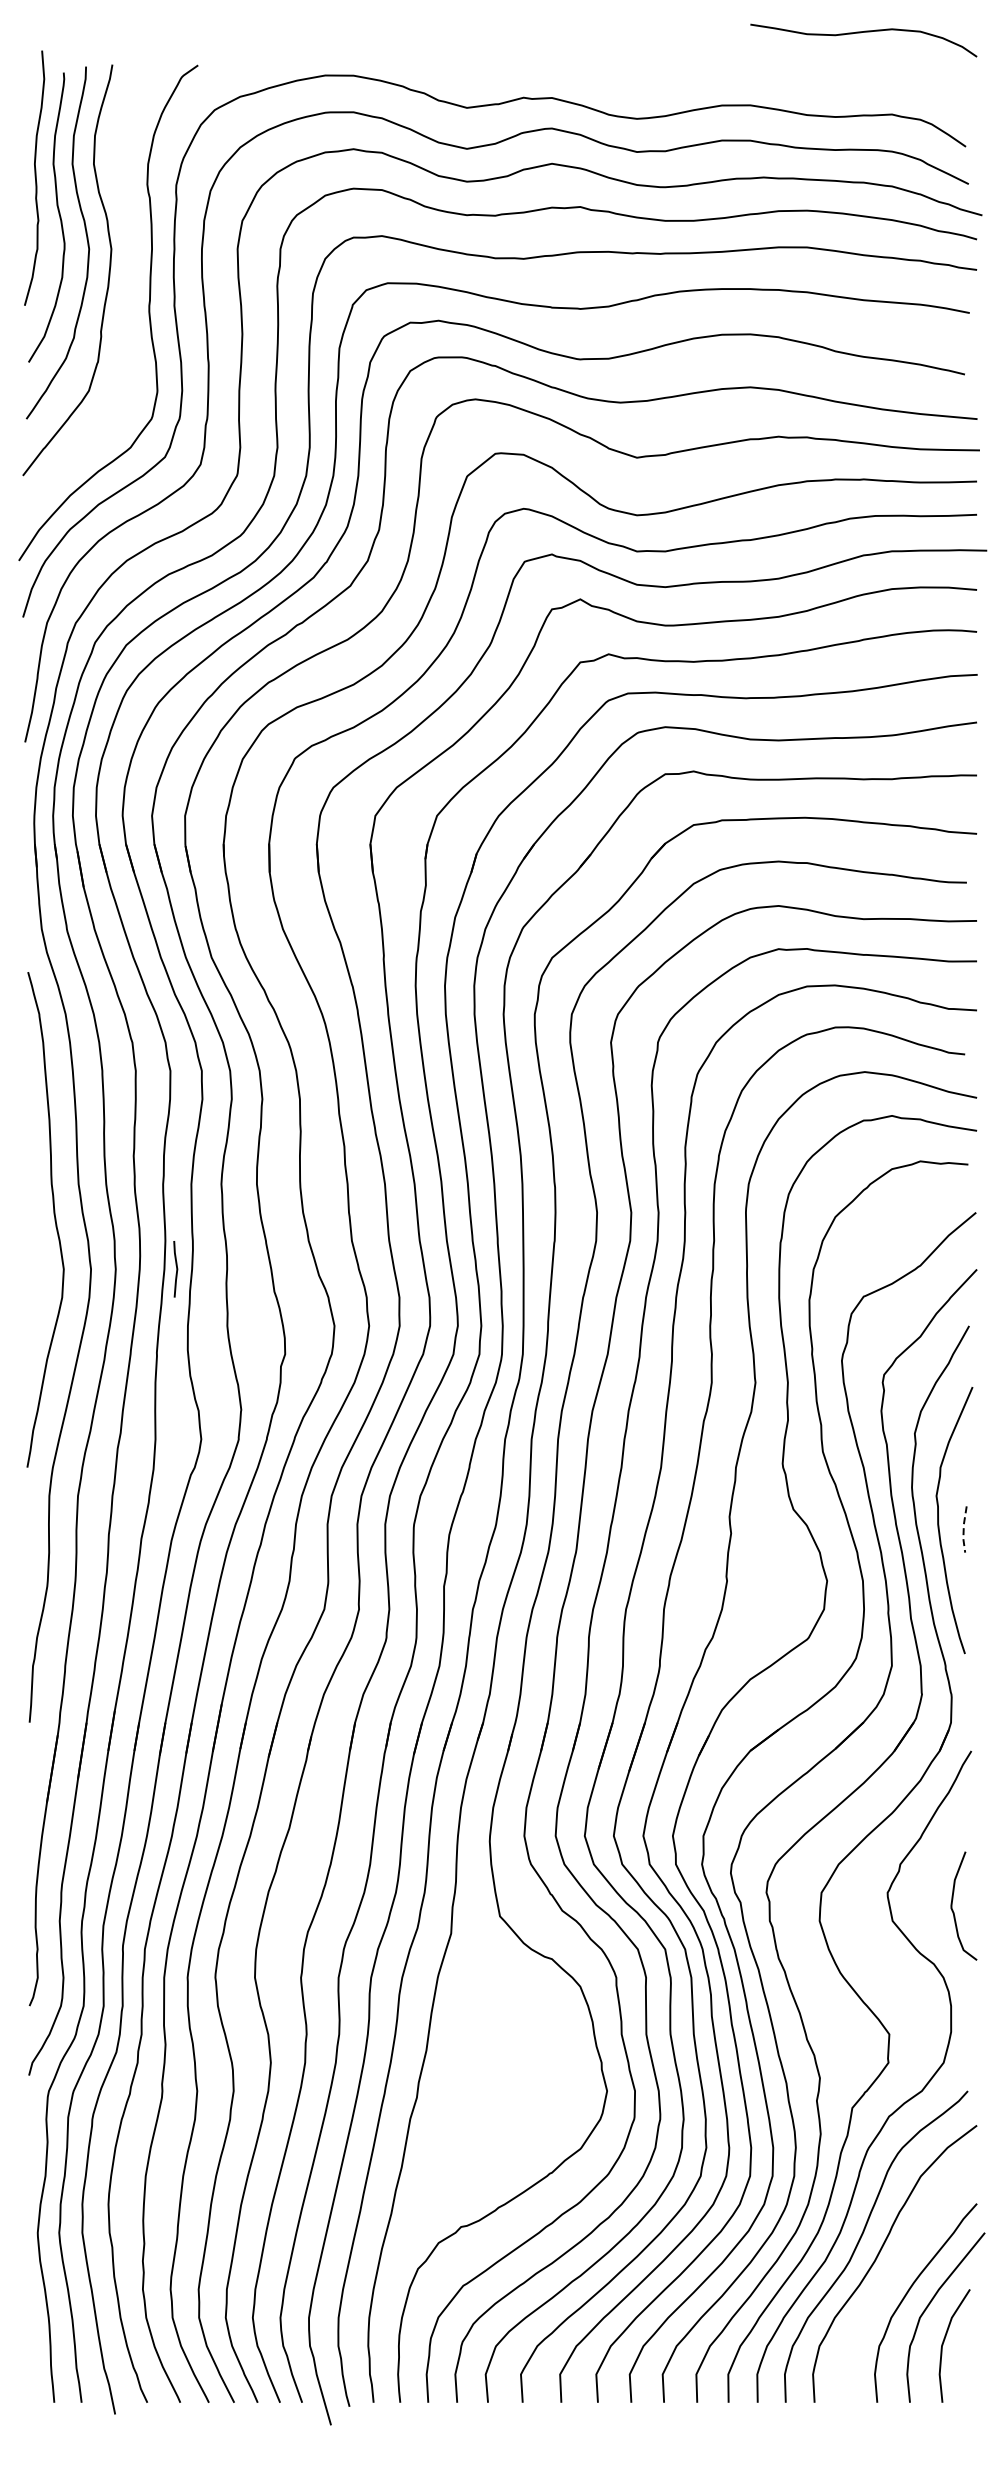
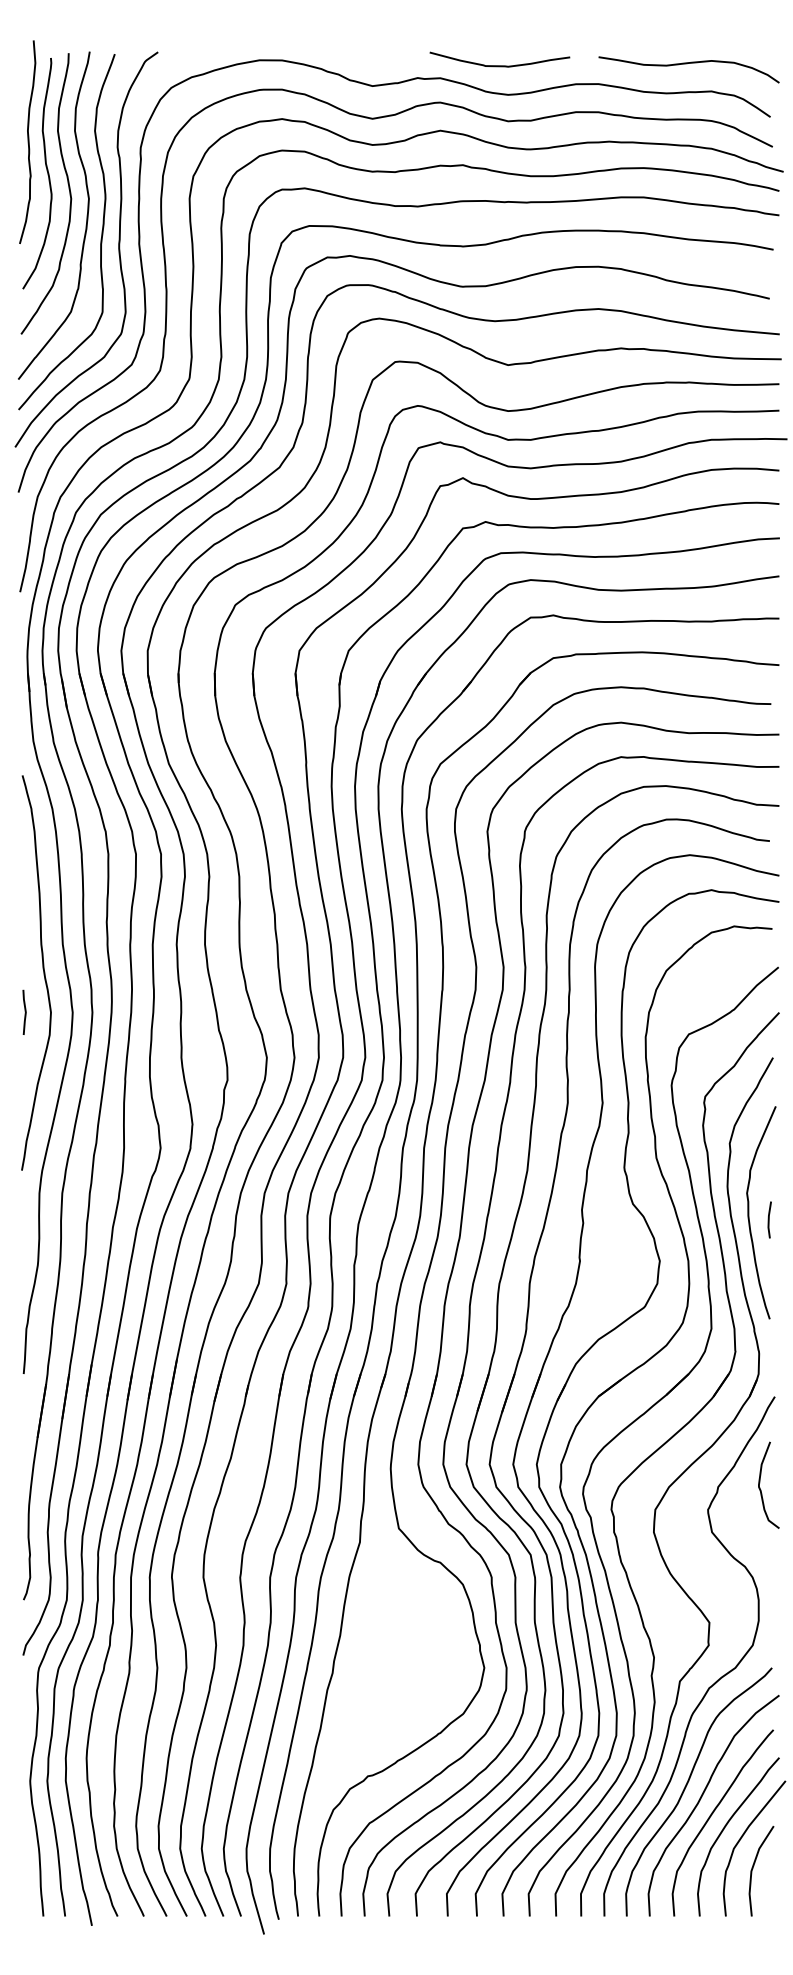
curve: (861, 33) -> (687, 64), moved
curve: (626, 82) -> (499, 65), added
curve: (126, 297) -> (100, 237), added
line: (176, 1269) -> (25, 1012), moved
line: (963, 1529) -> (768, 1220), dashed -> solid
curve: (952, 1905) -> (759, 1484), moved
curve: (891, 2277) -> (711, 1816), added

